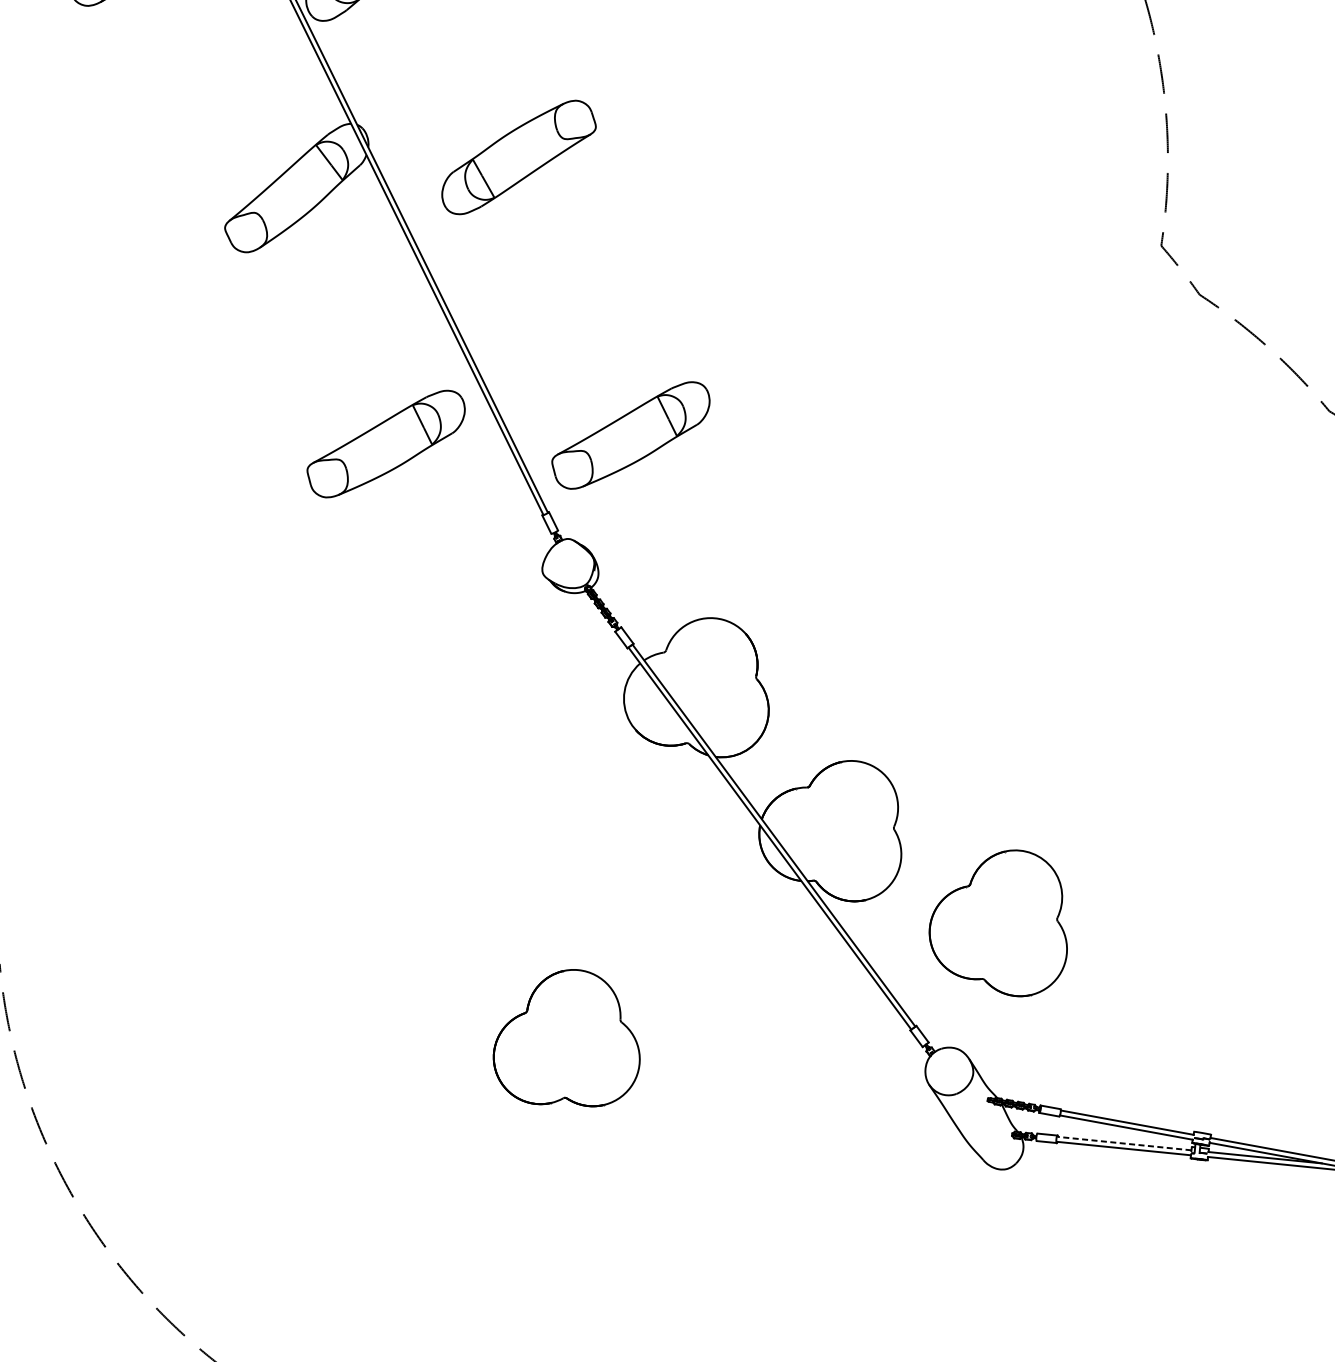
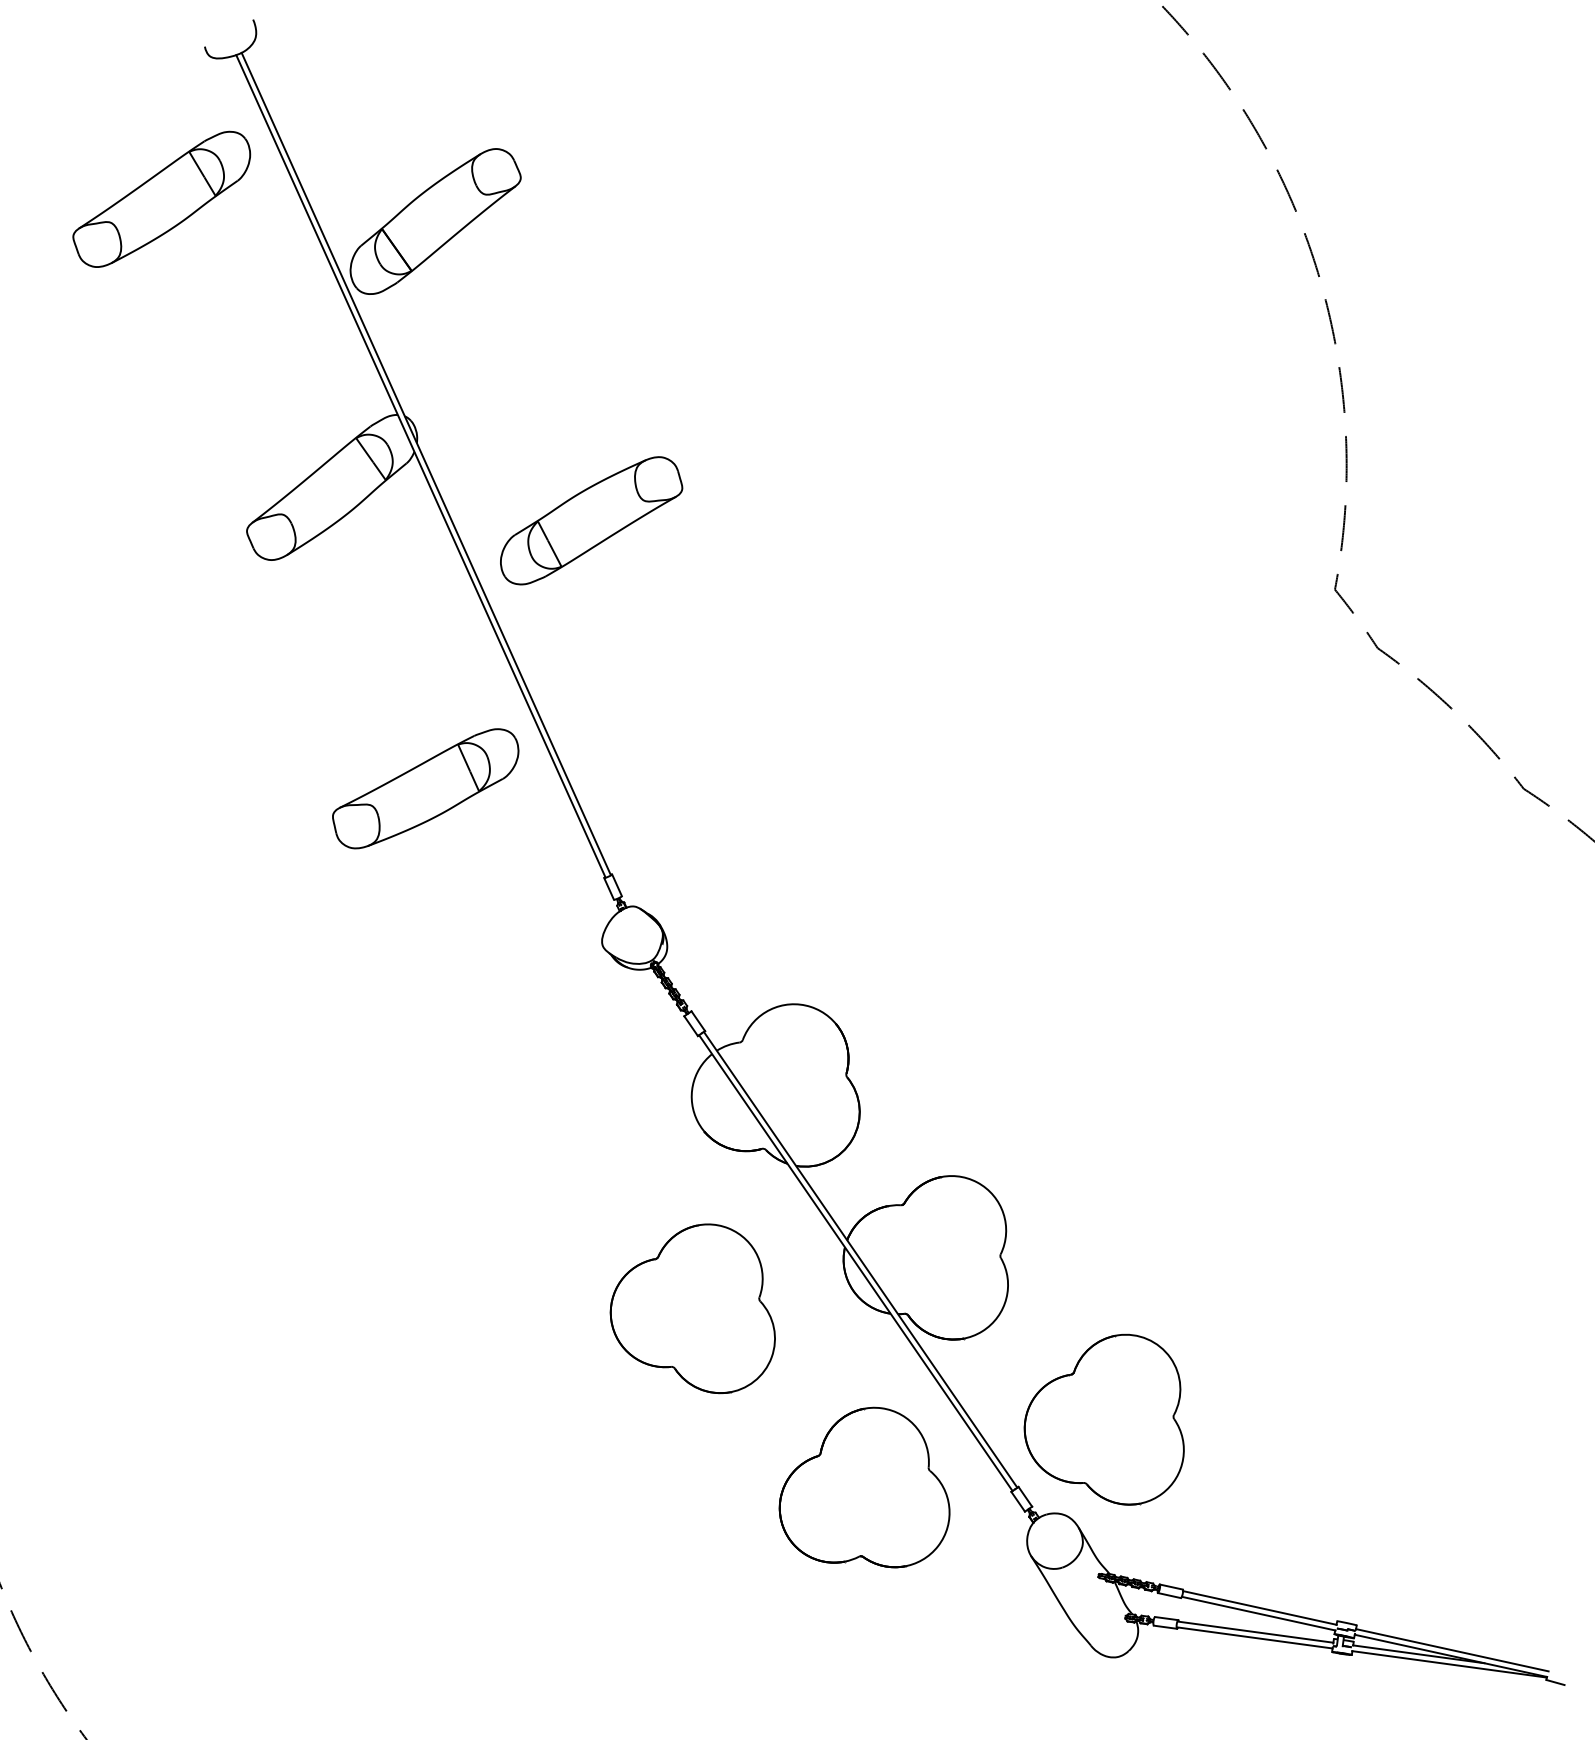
part: (518, 157) -> (591, 520), moved
part: (630, 435) -> (710, 788), removed
part: (631, 882) -> (692, 1308), added
part: (997, 923) -> (1103, 1419), moved
part: (565, 1038) -> (864, 1487), moved
line: (1124, 1143) -> (1255, 1632), dashed -> solid

